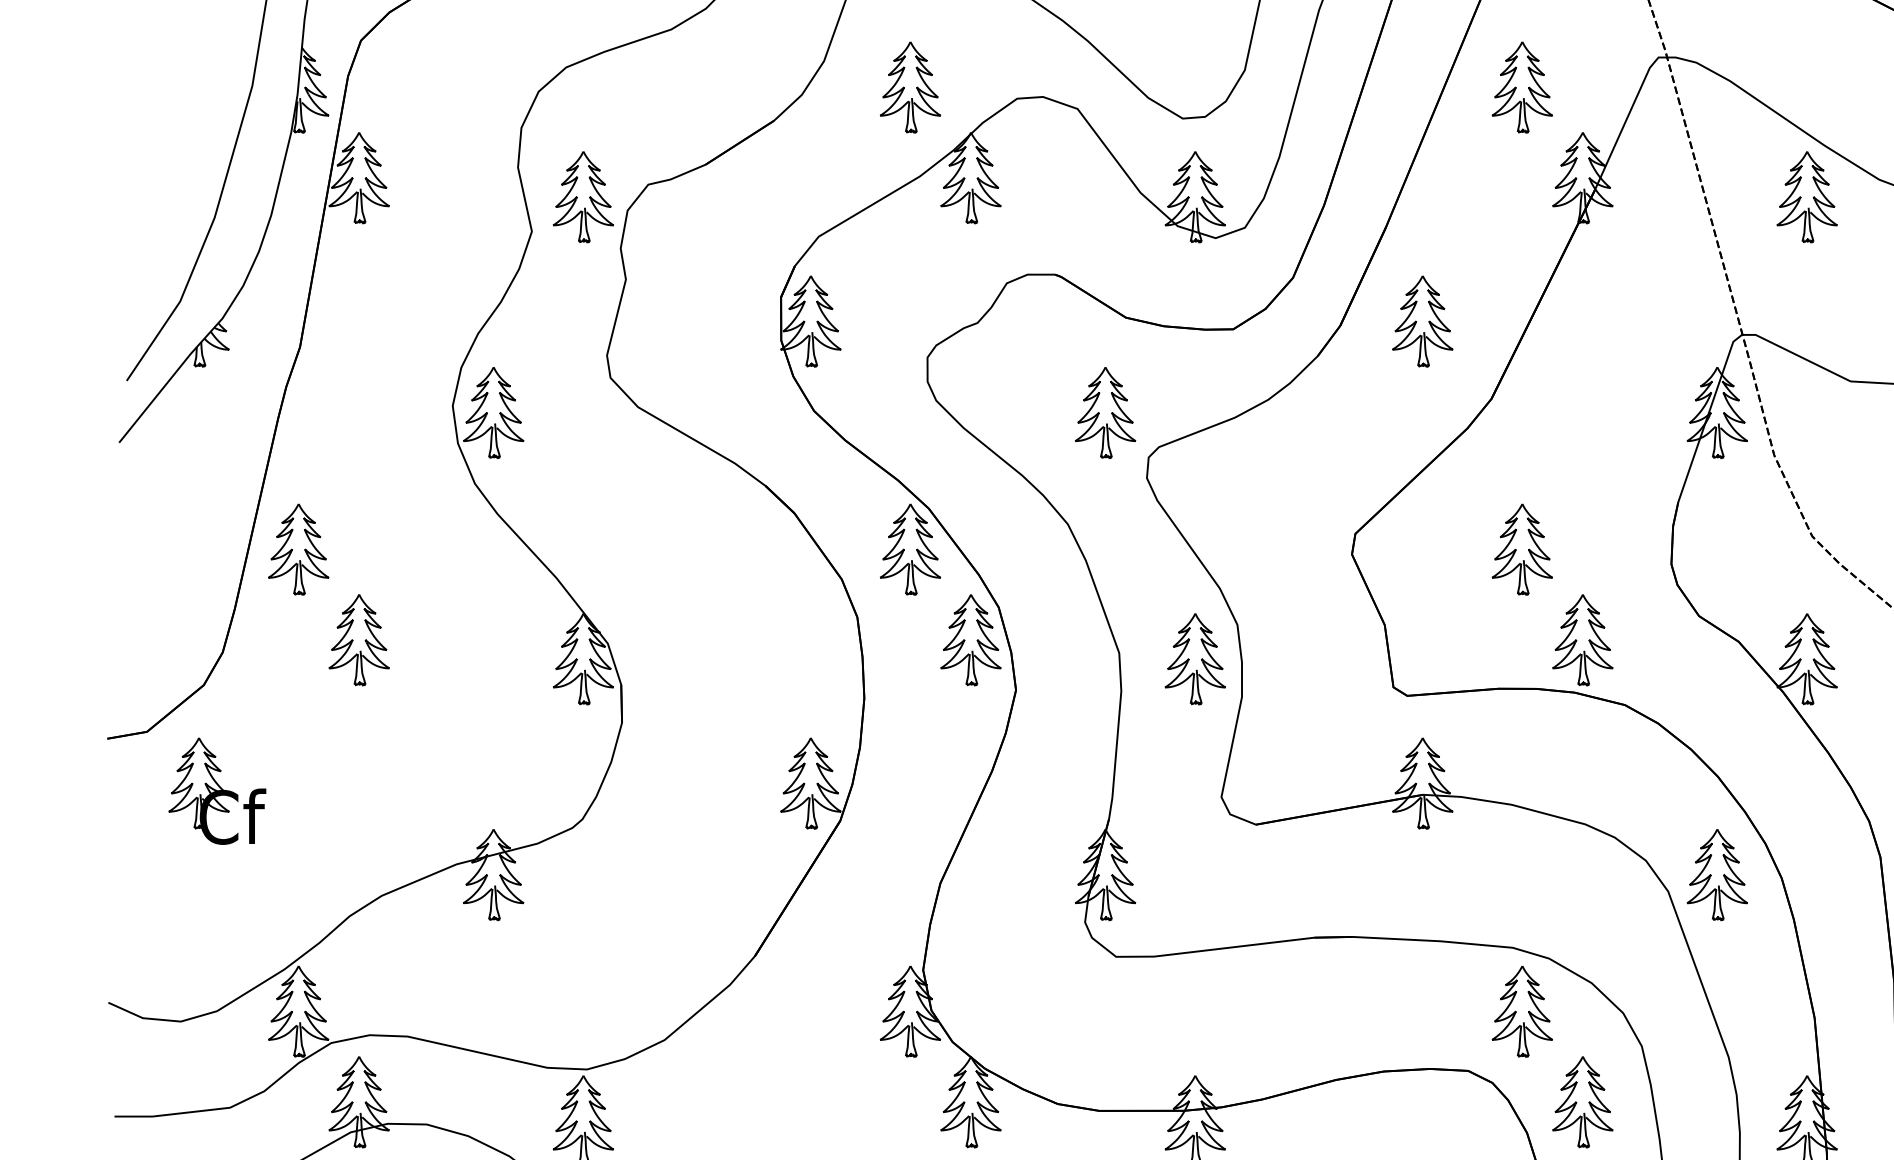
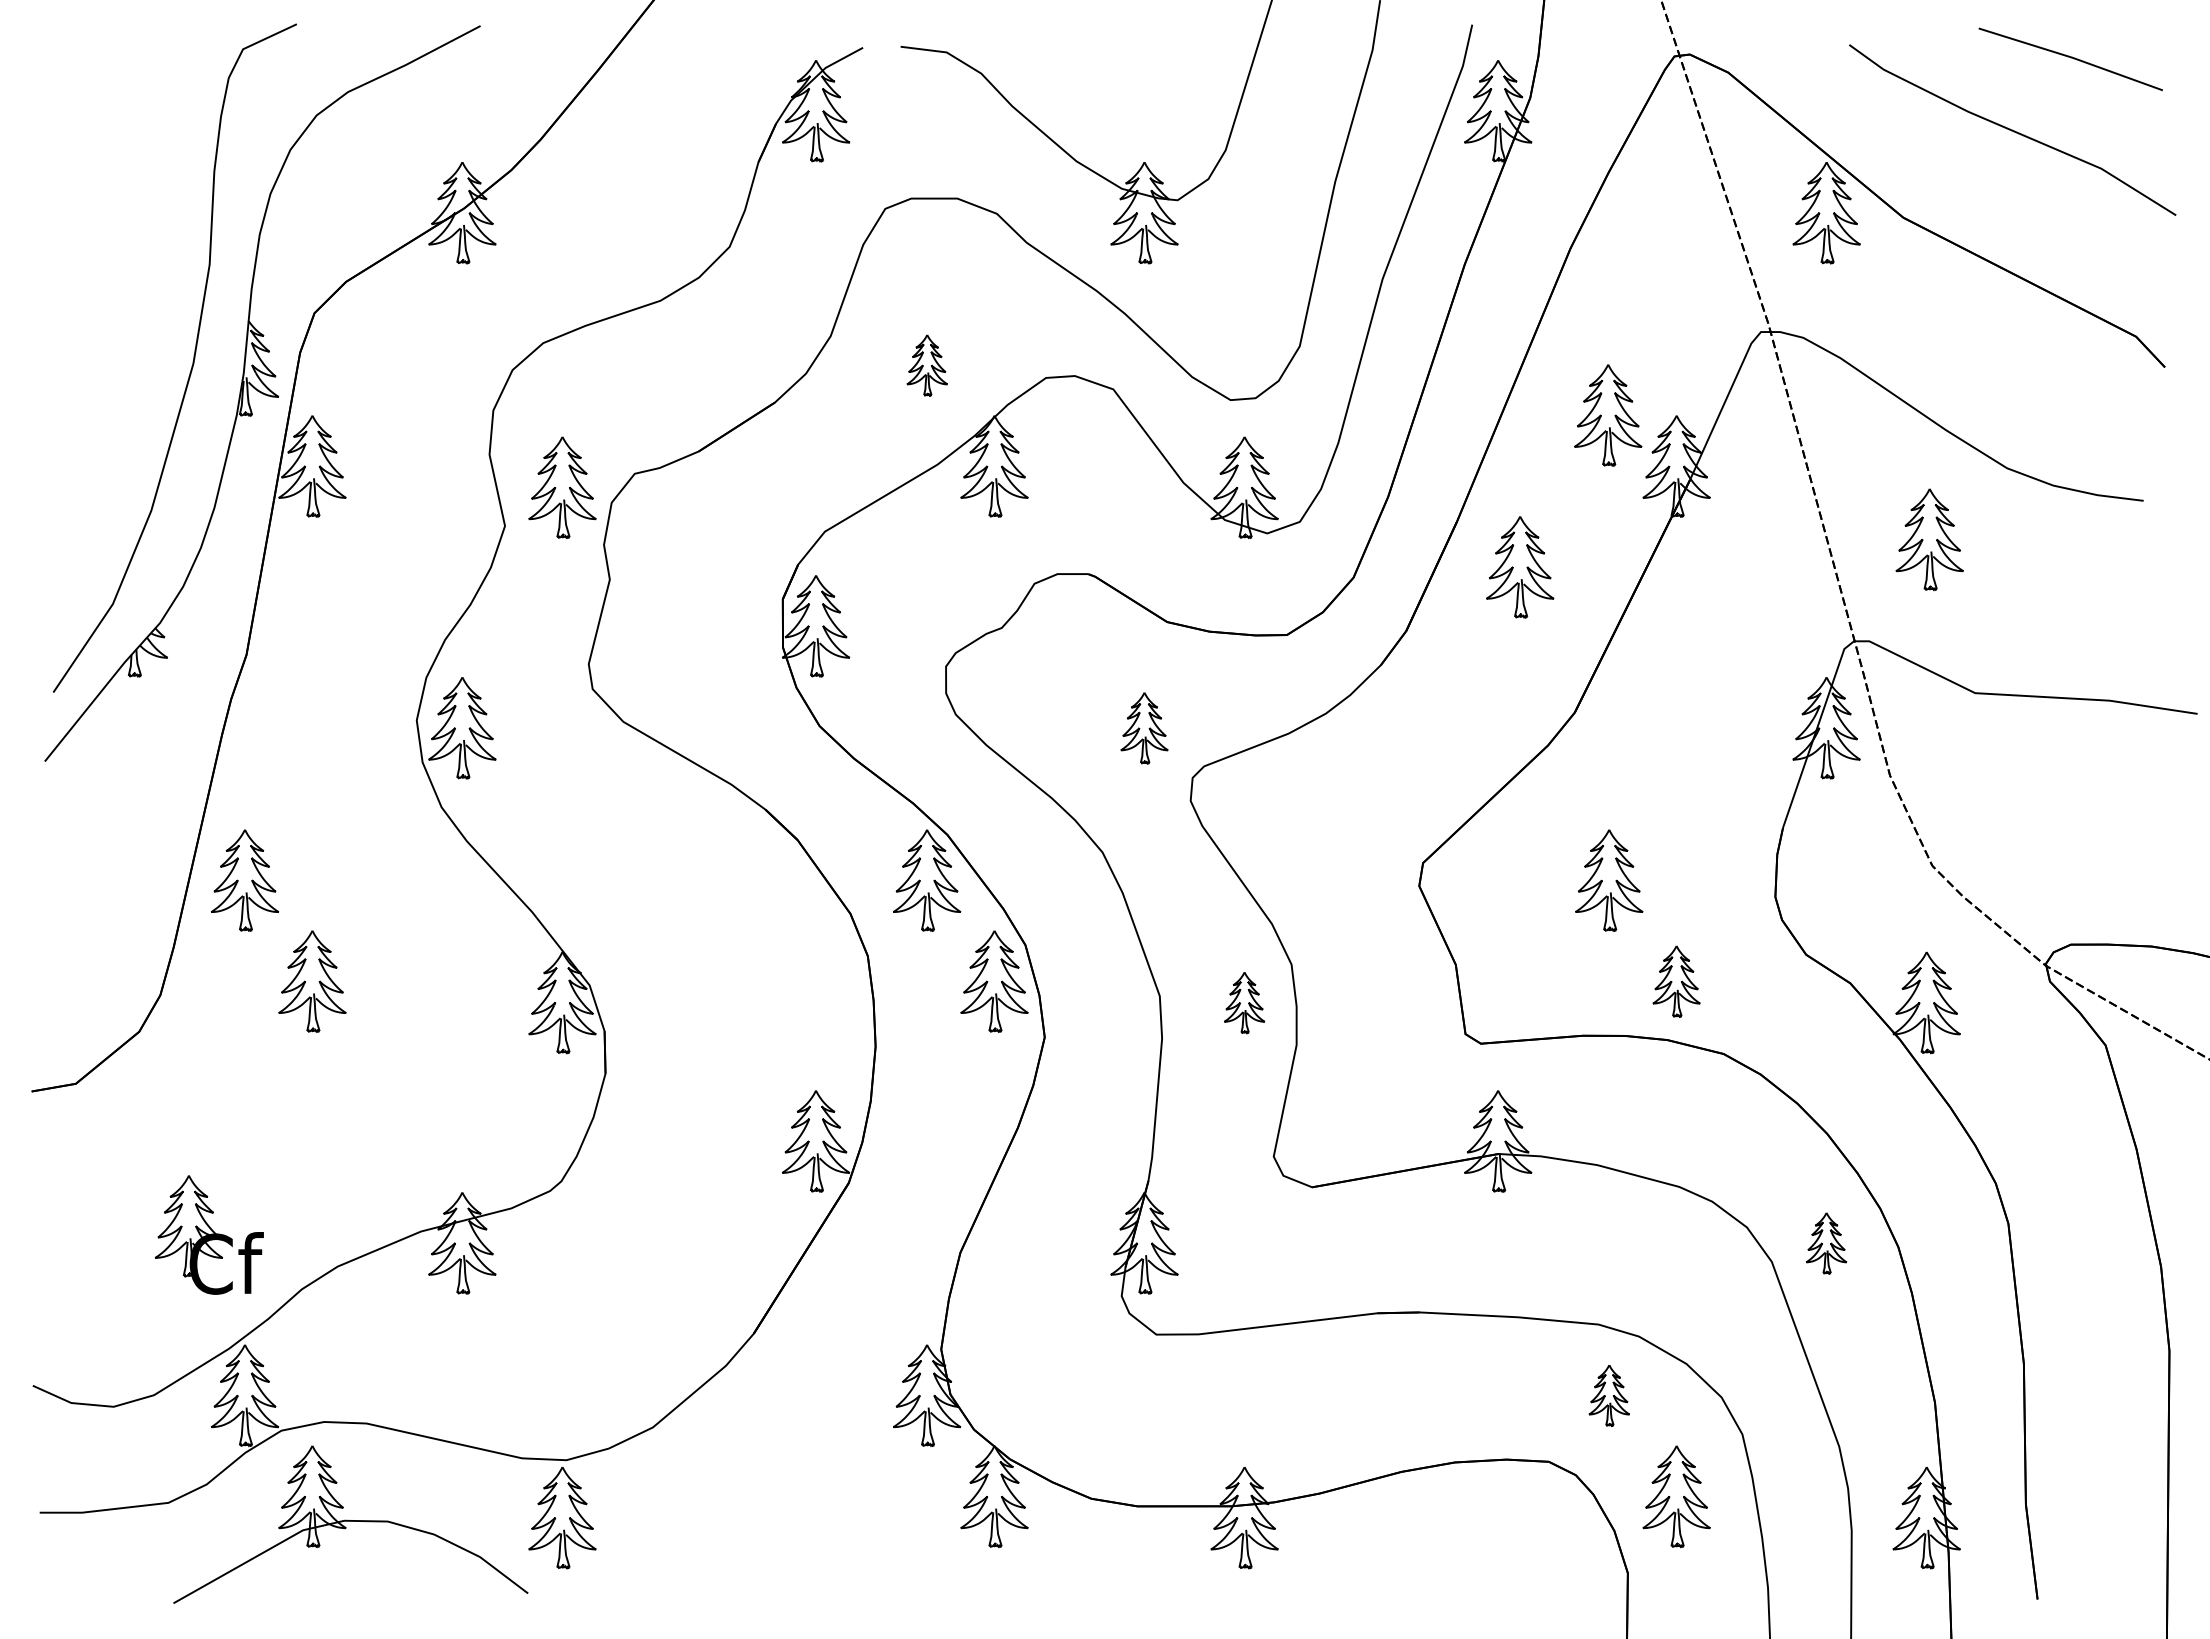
part: (910, 87) -> (927, 365), size x0.6
part: (1522, 87) -> (1608, 415), moved
part: (1806, 196) -> (1929, 539), moved
part: (1423, 321) -> (1520, 567), moved
part: (1105, 413) -> (1144, 728), size x0.7
part: (1582, 640) -> (1676, 981), size x0.7
part: (1195, 658) -> (1244, 1002), size x0.6
part: (216, 790) -> (208, 1234), moved
part: (1717, 875) -> (1826, 1243), size x0.6
part: (1522, 1011) -> (1609, 1395), size x0.6

